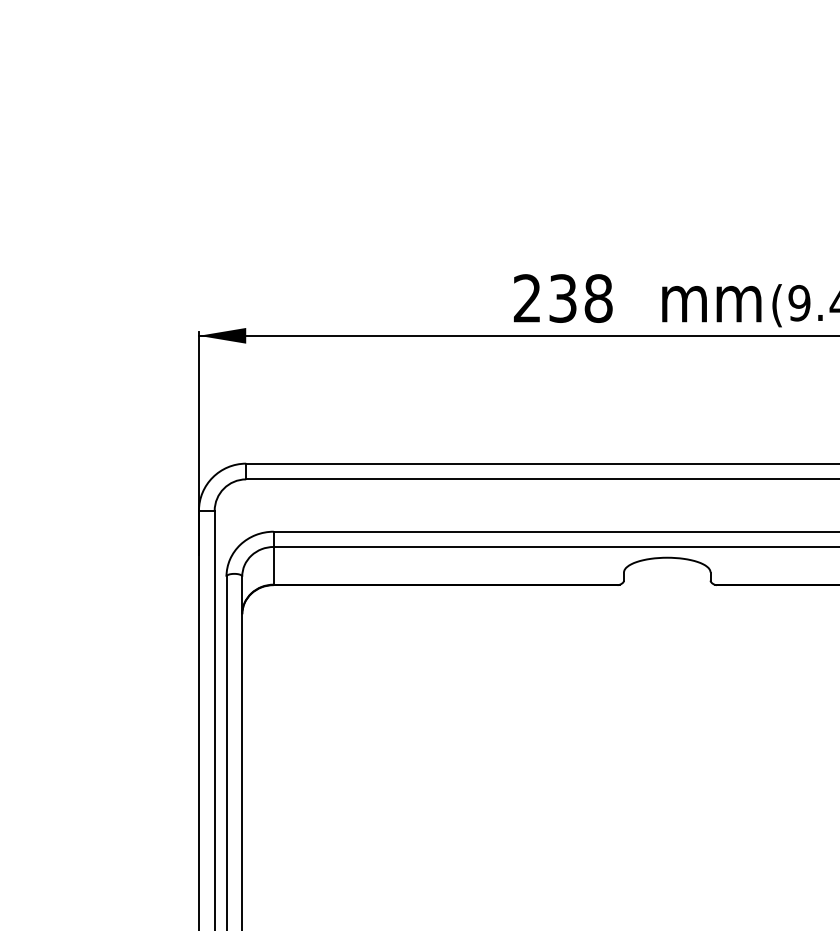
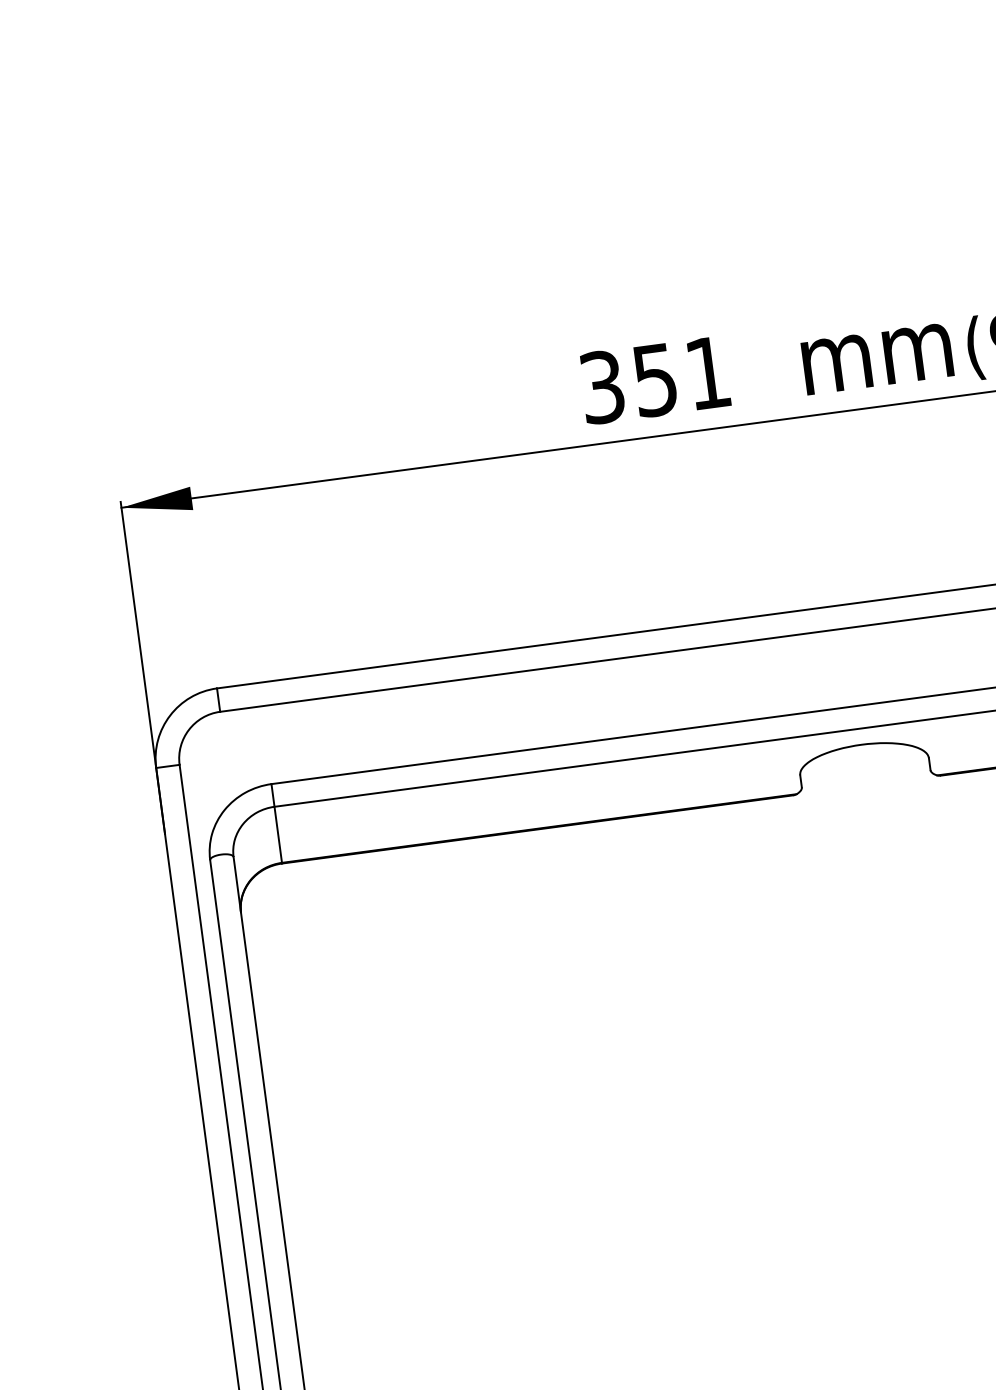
text: (562, 298) -> (654, 380), 238 -> 351

